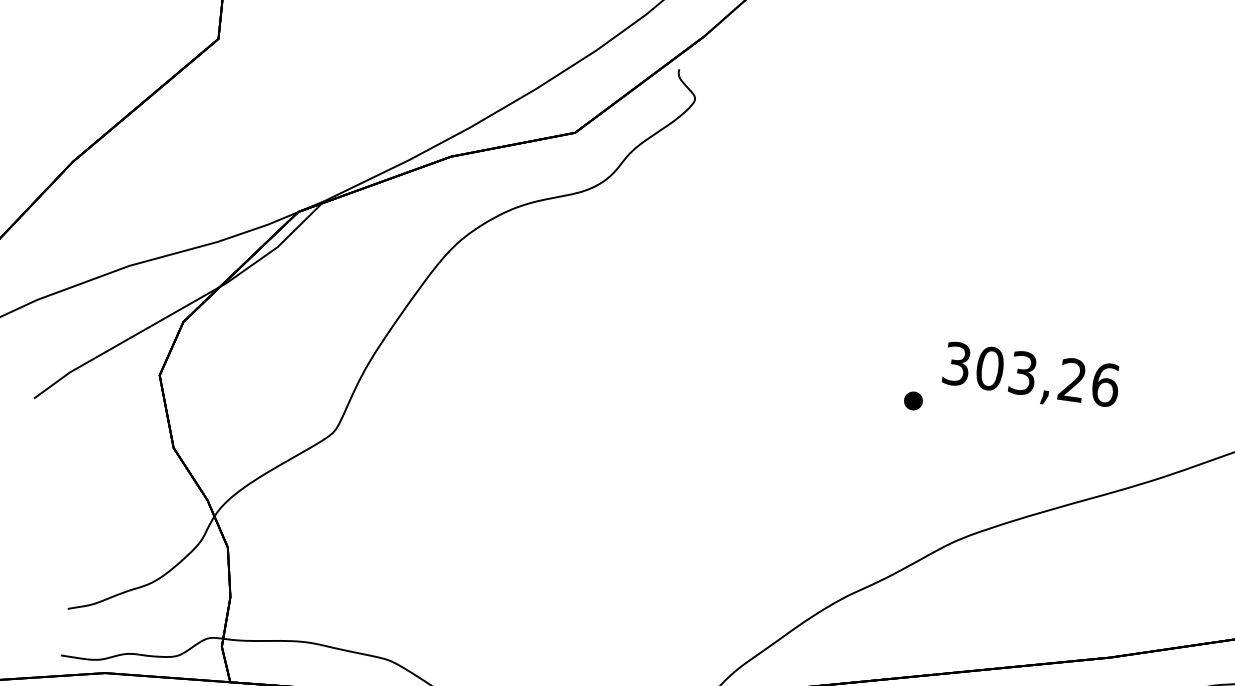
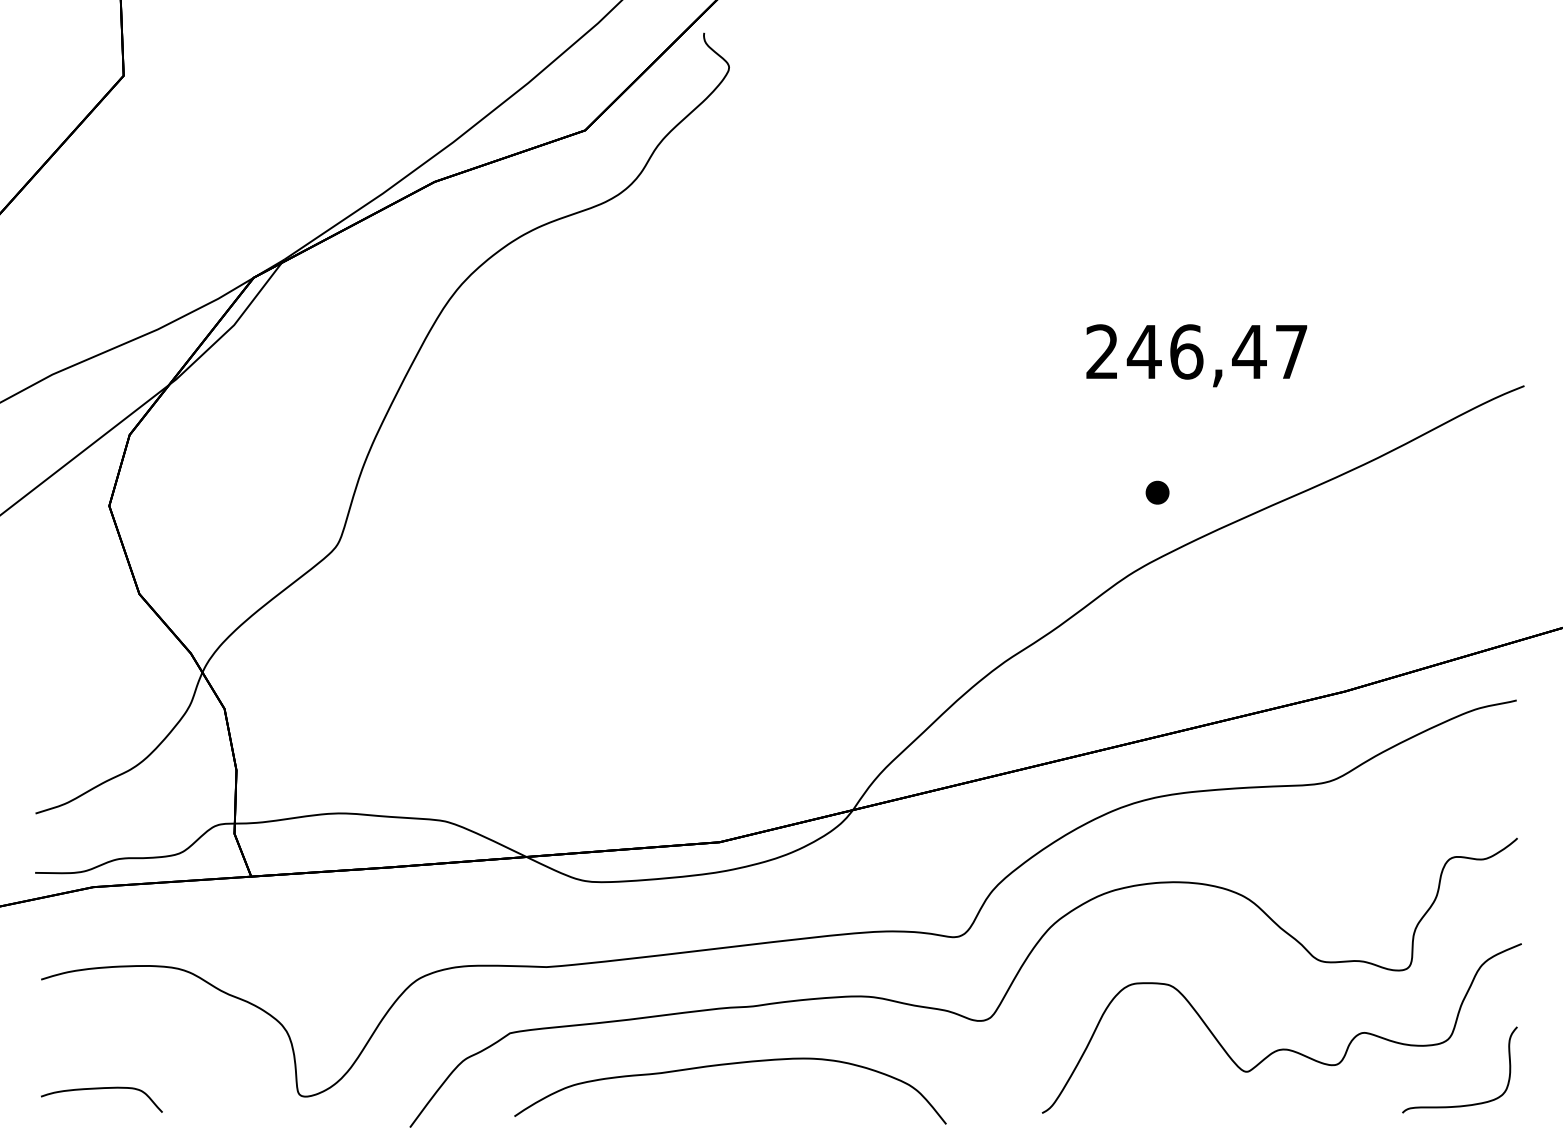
text: (1031, 374) -> (1197, 351), 303,26 -> 246,47
part: (913, 400) -> (1157, 492), moved

